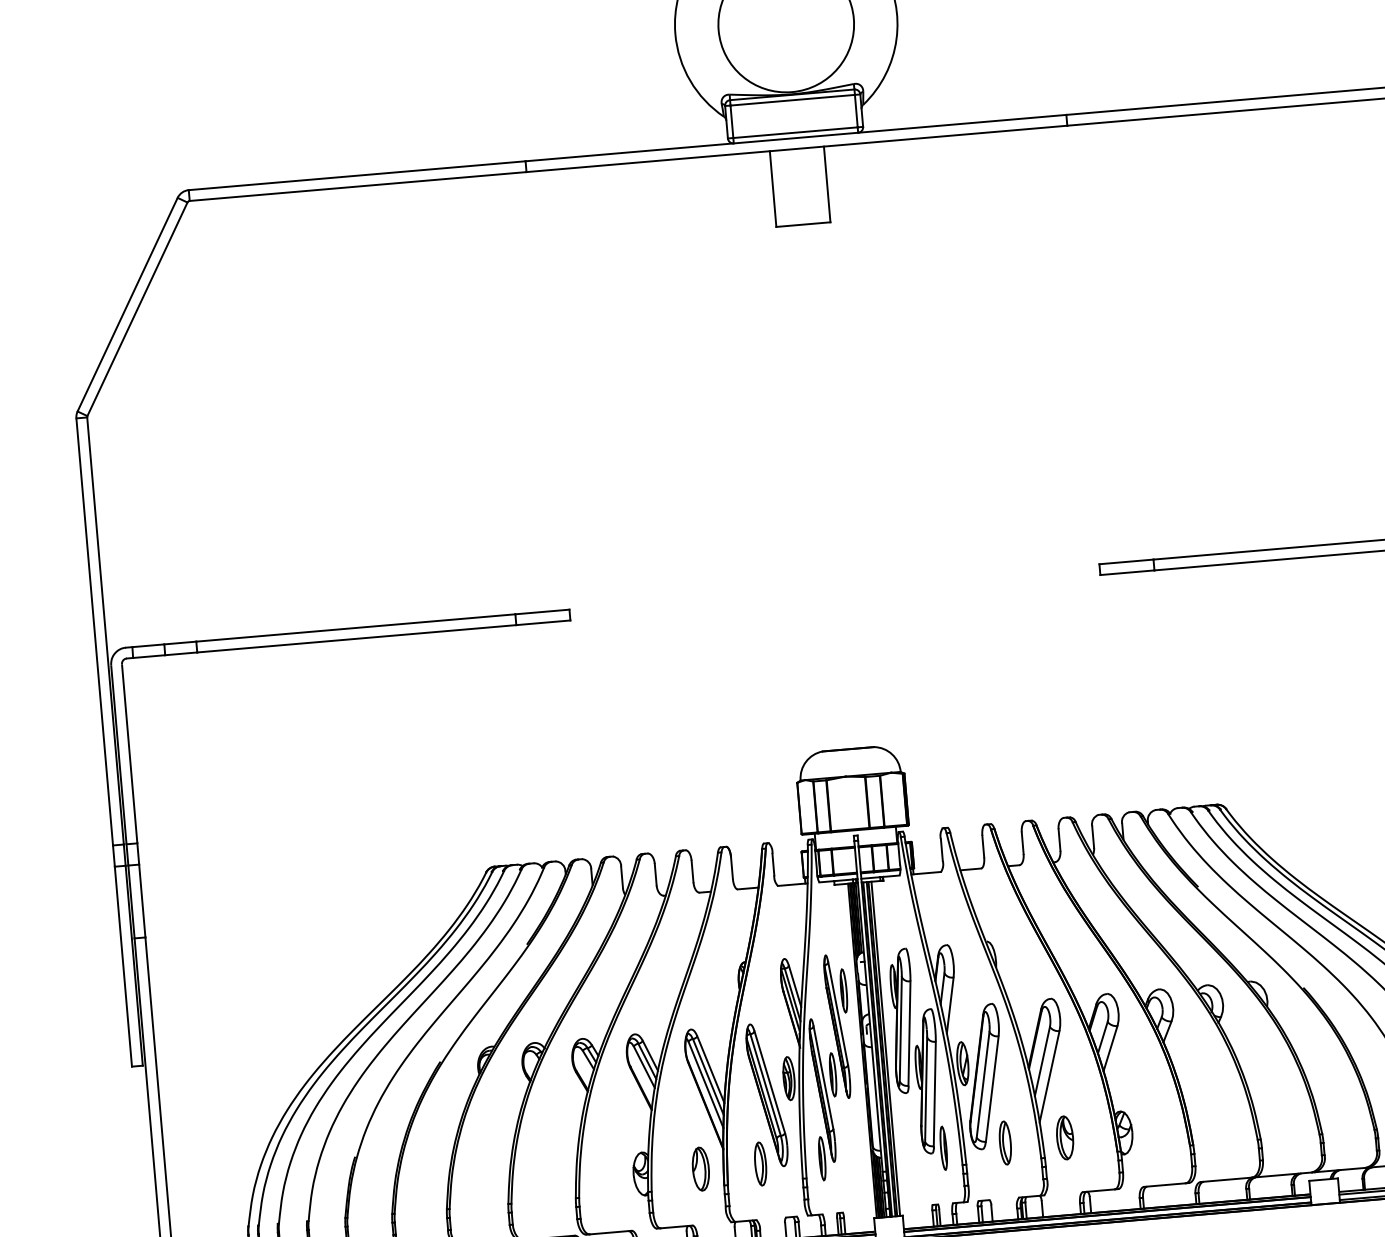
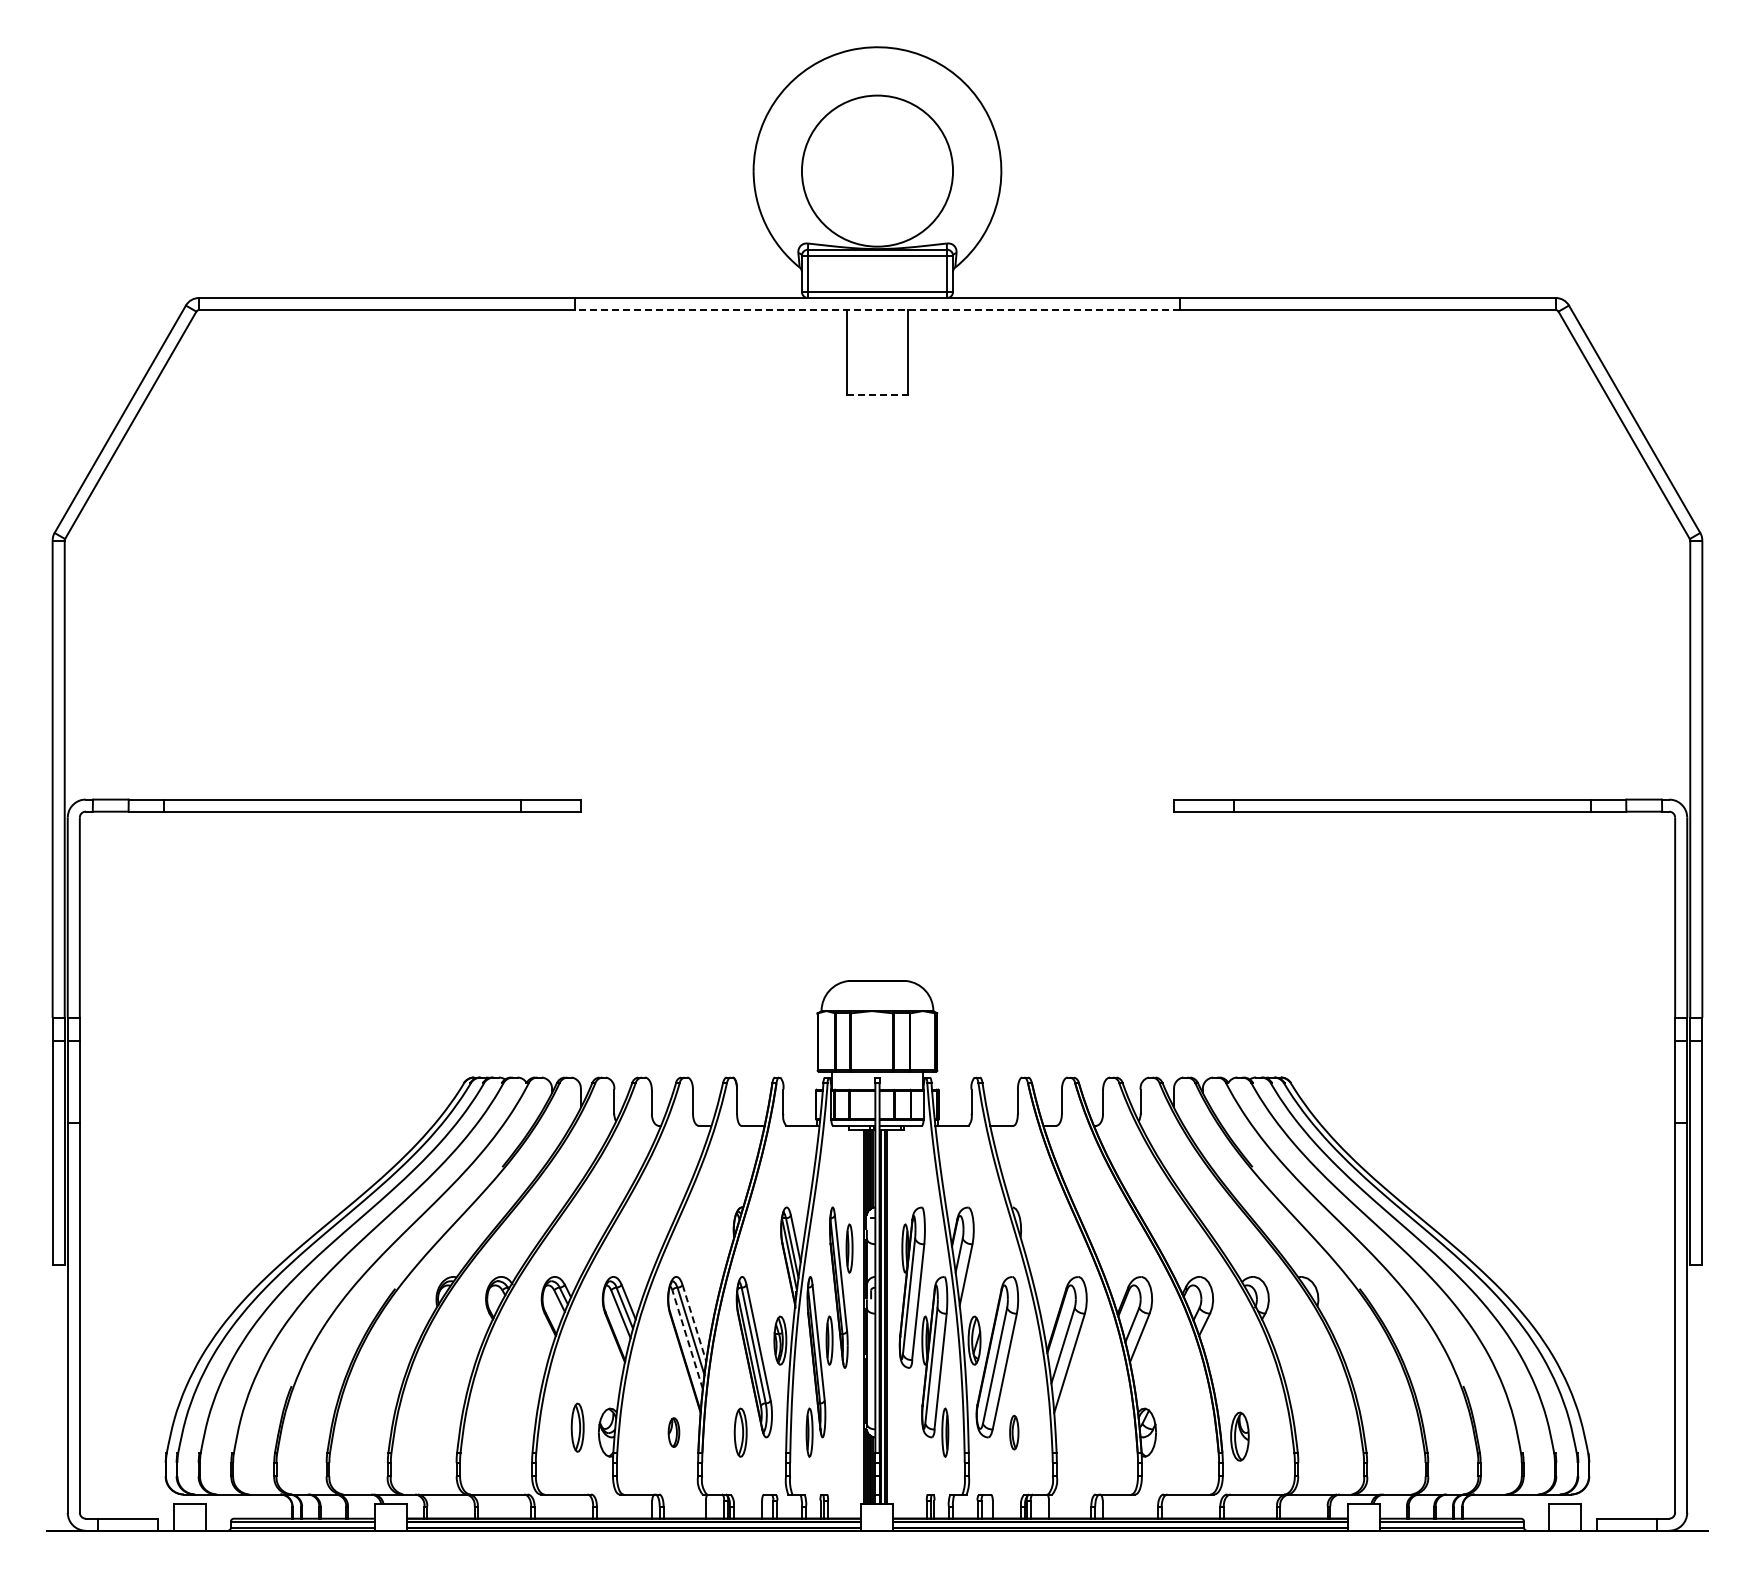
line: (796, 149) -> (877, 310), solid -> dashed
line: (803, 224) -> (877, 394), solid -> dashed
line: (885, 1048) -> (890, 1316), removed
line: (710, 1069) -> (694, 1323), solid -> dashed
line: (705, 1084) -> (687, 1339), solid -> dashed
part: (1064, 1137) -> (1239, 1436), moved
part: (1005, 1142) -> (1014, 1432), size x0.7
part: (700, 1169) -> (673, 1432), size x0.6
part: (614, 1171) -> (577, 1427), added

